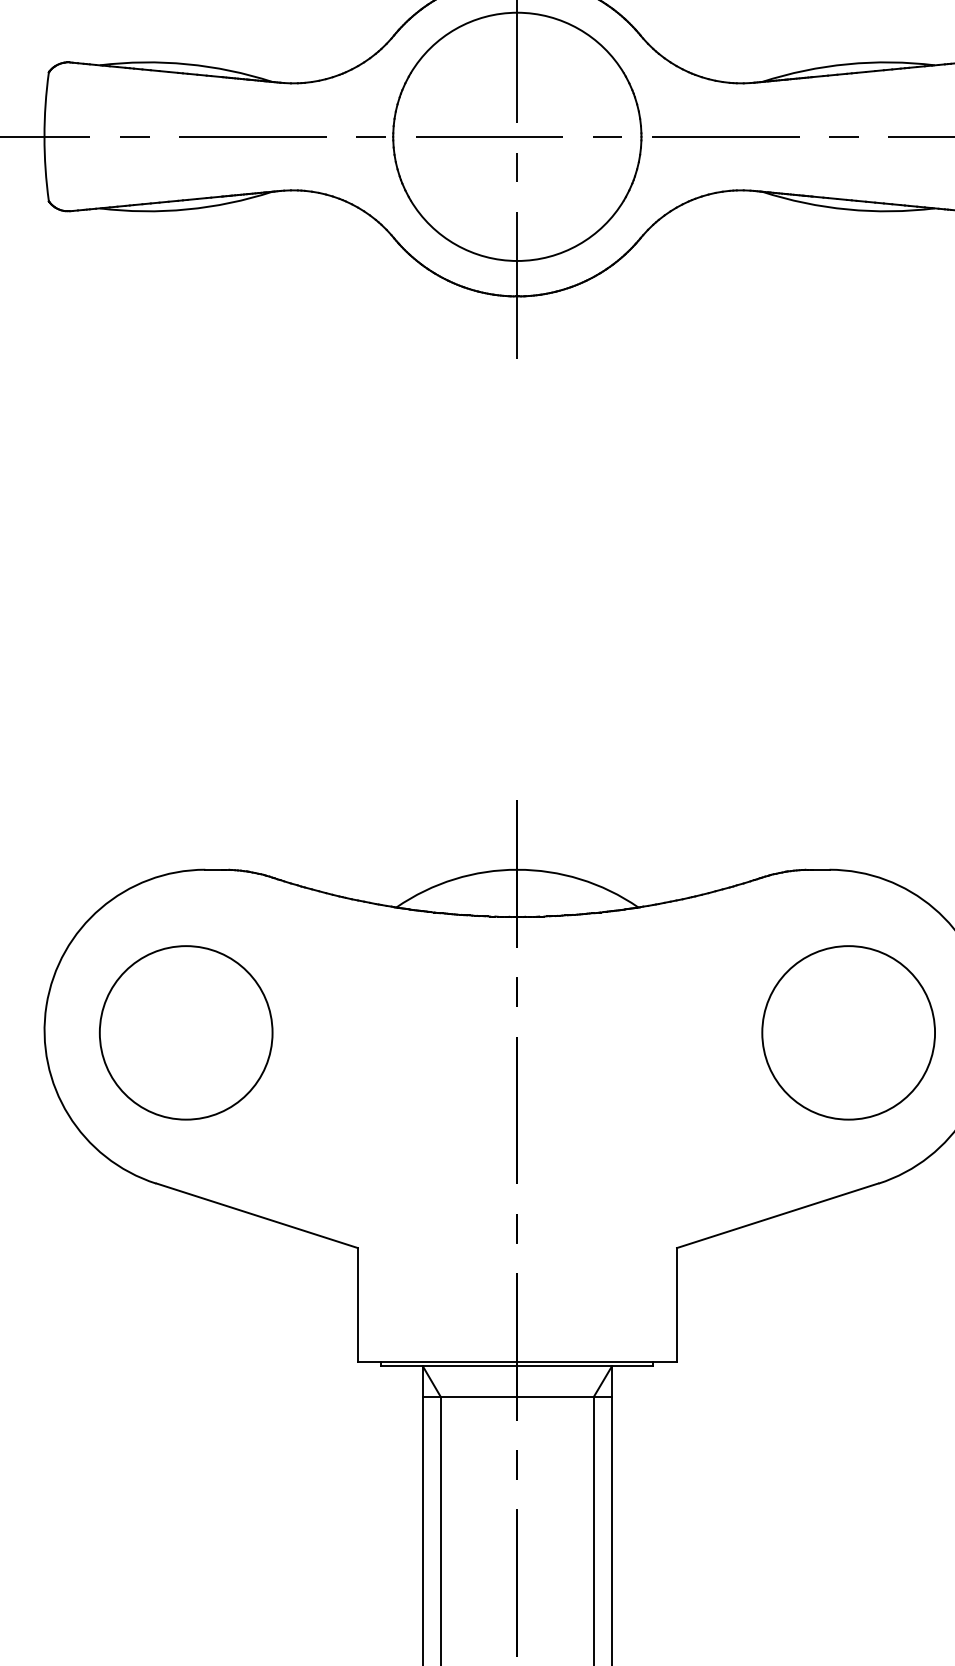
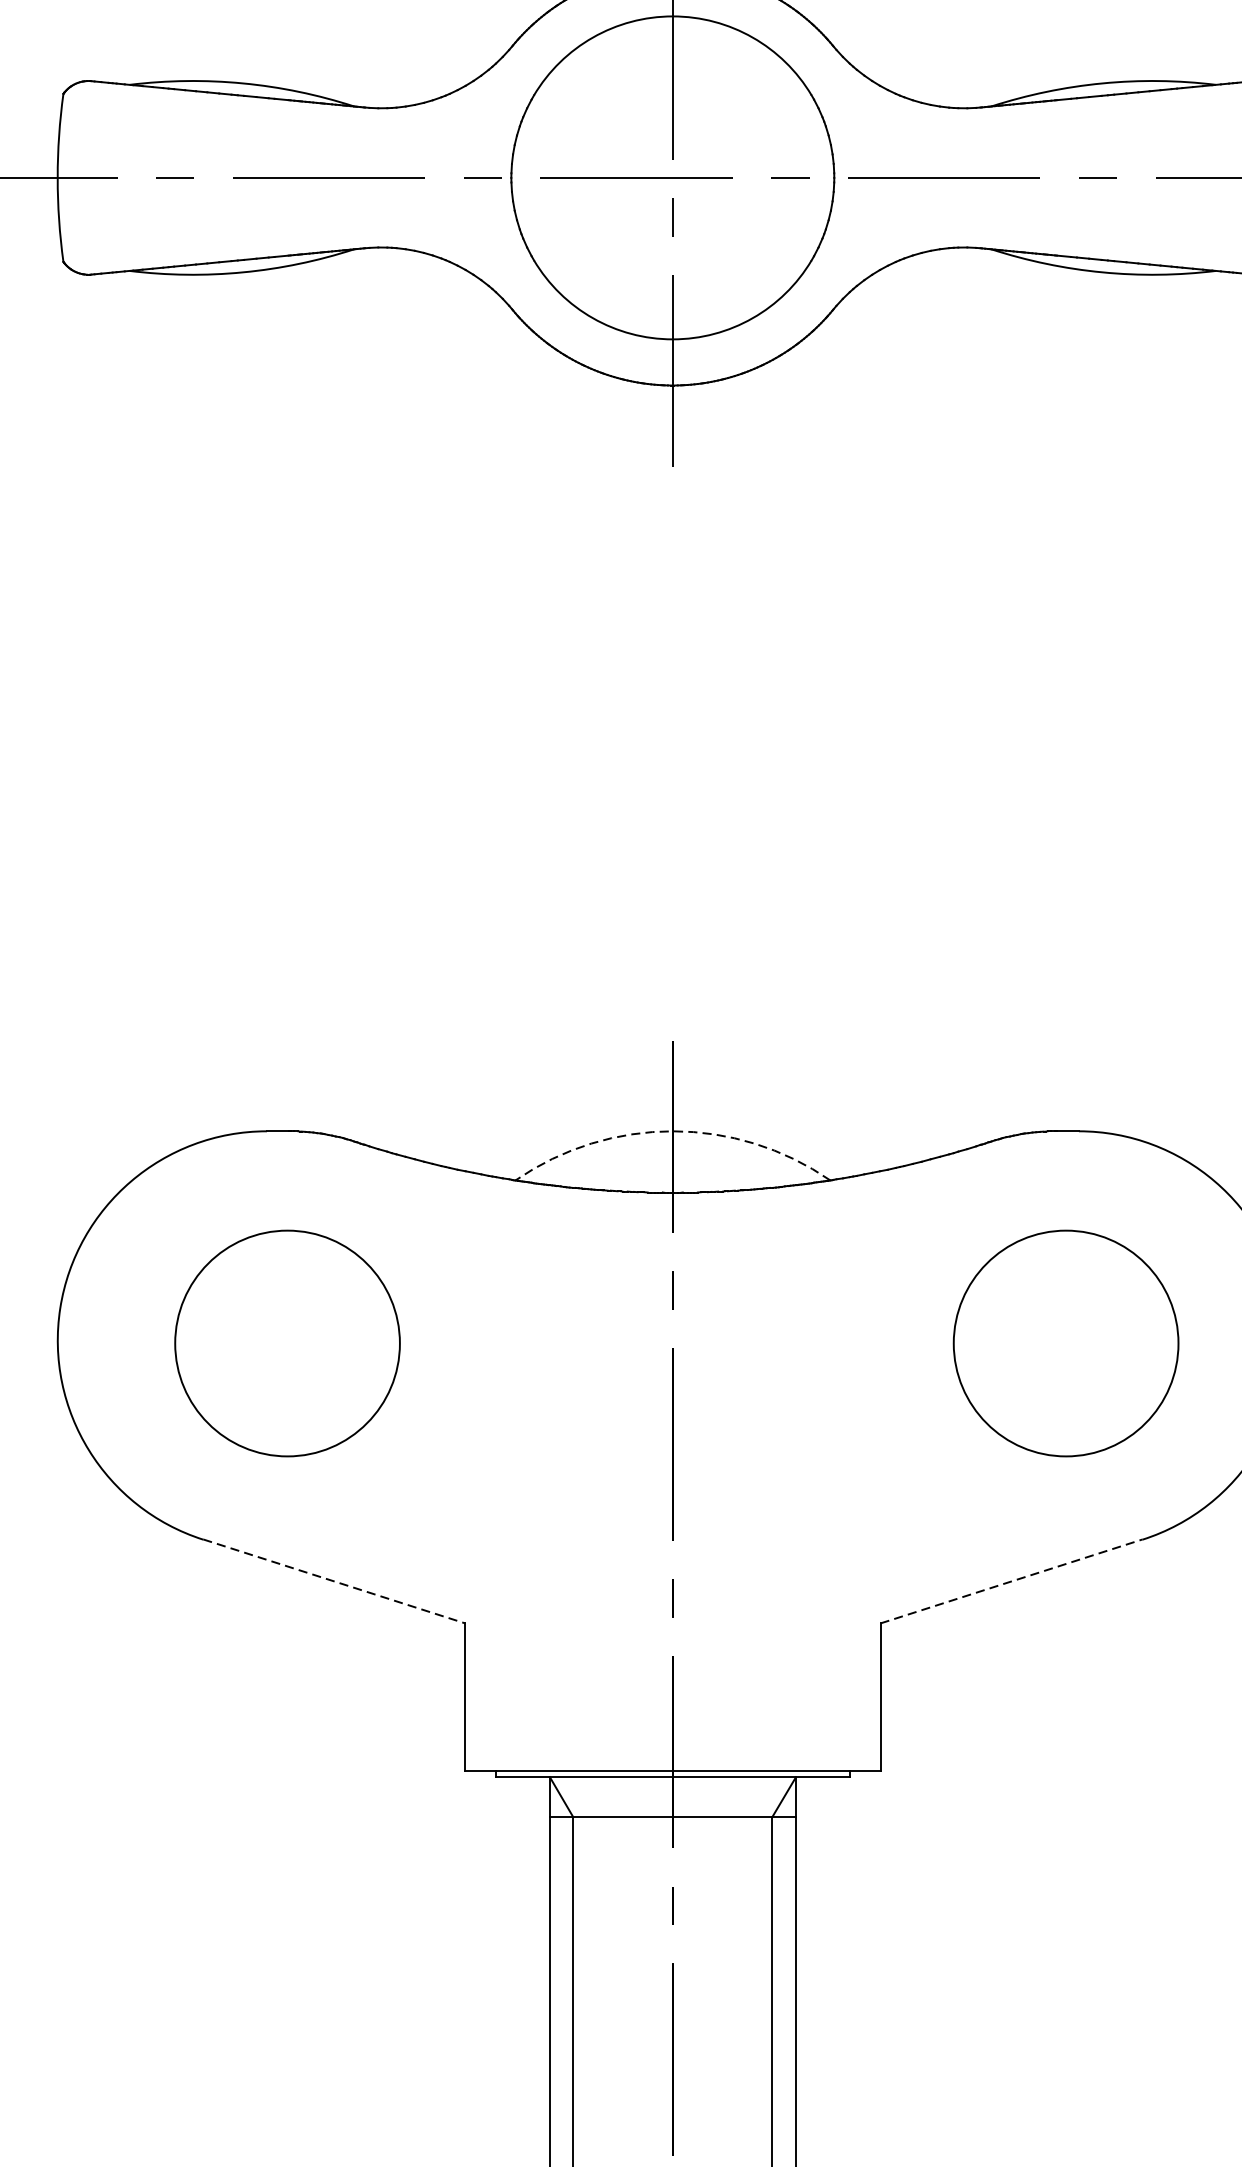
arc: (517, 869) -> (673, 1130), solid -> dashed
part: (185, 1032) -> (286, 1343), moved
part: (848, 1032) -> (1065, 1343), moved
line: (257, 1215) -> (334, 1581), solid -> dashed
line: (777, 1215) -> (1011, 1581), solid -> dashed

